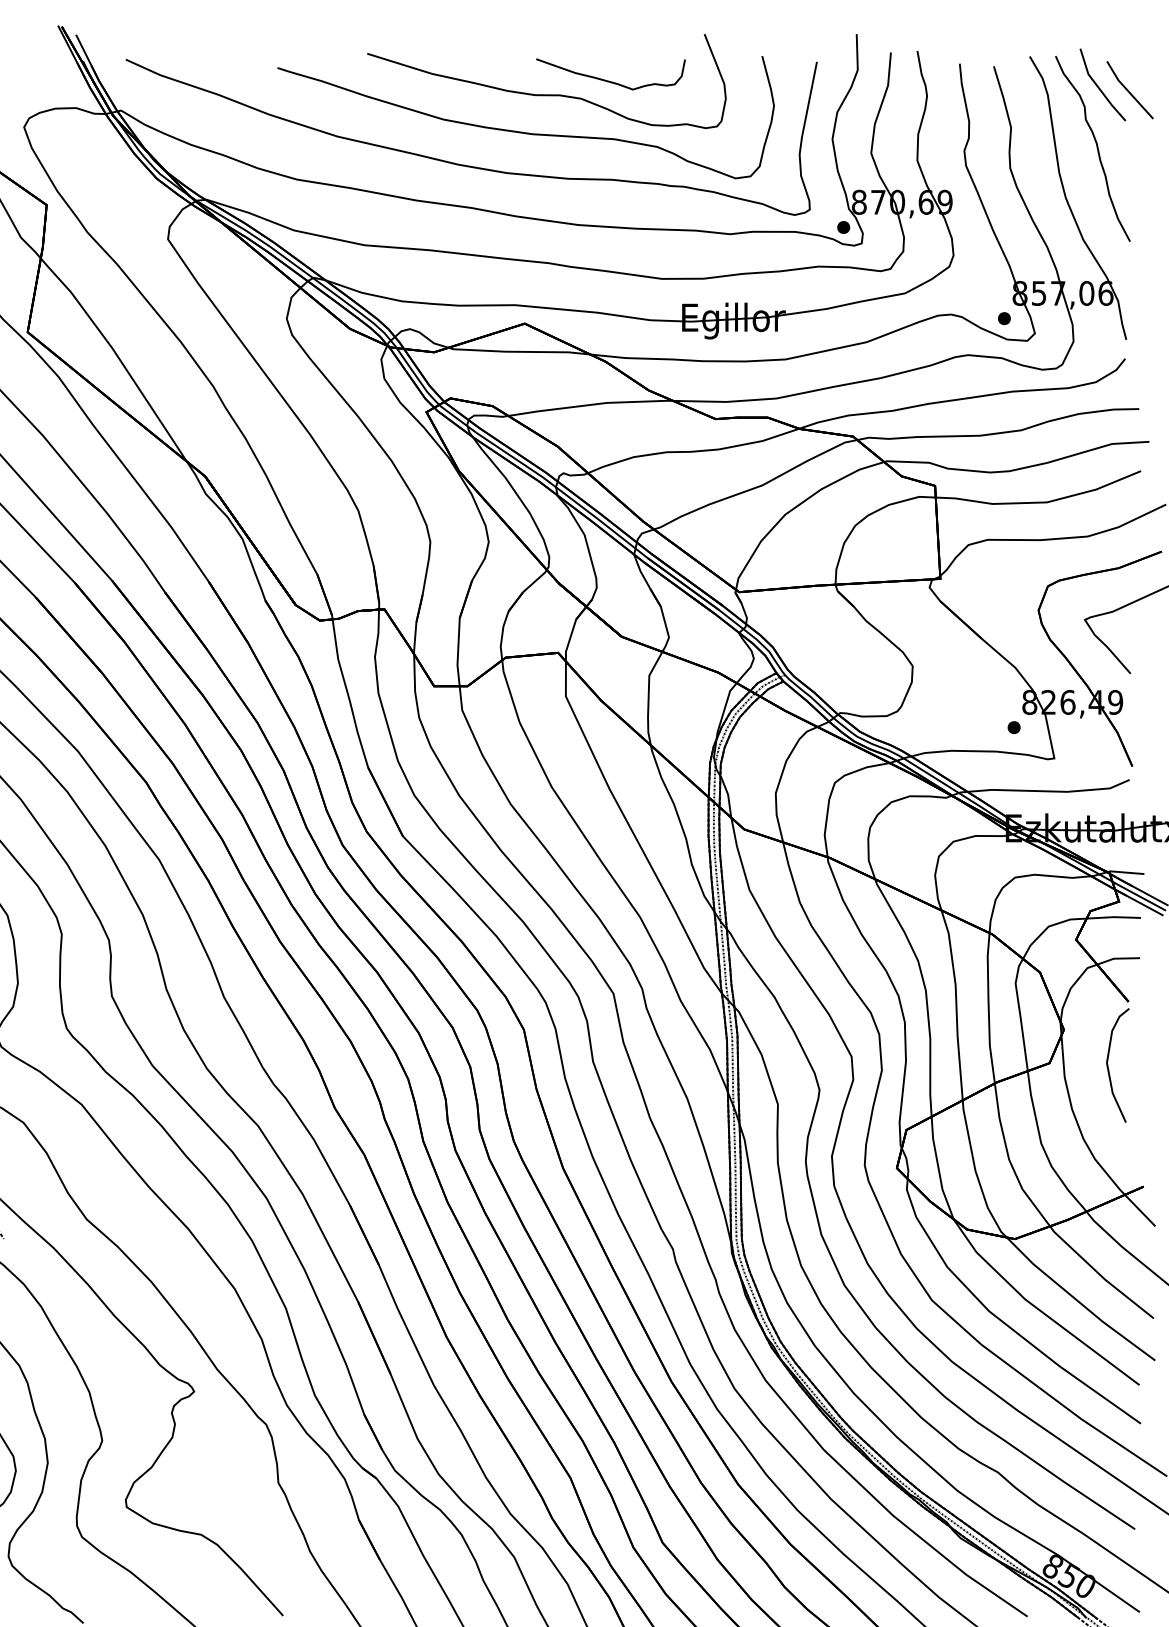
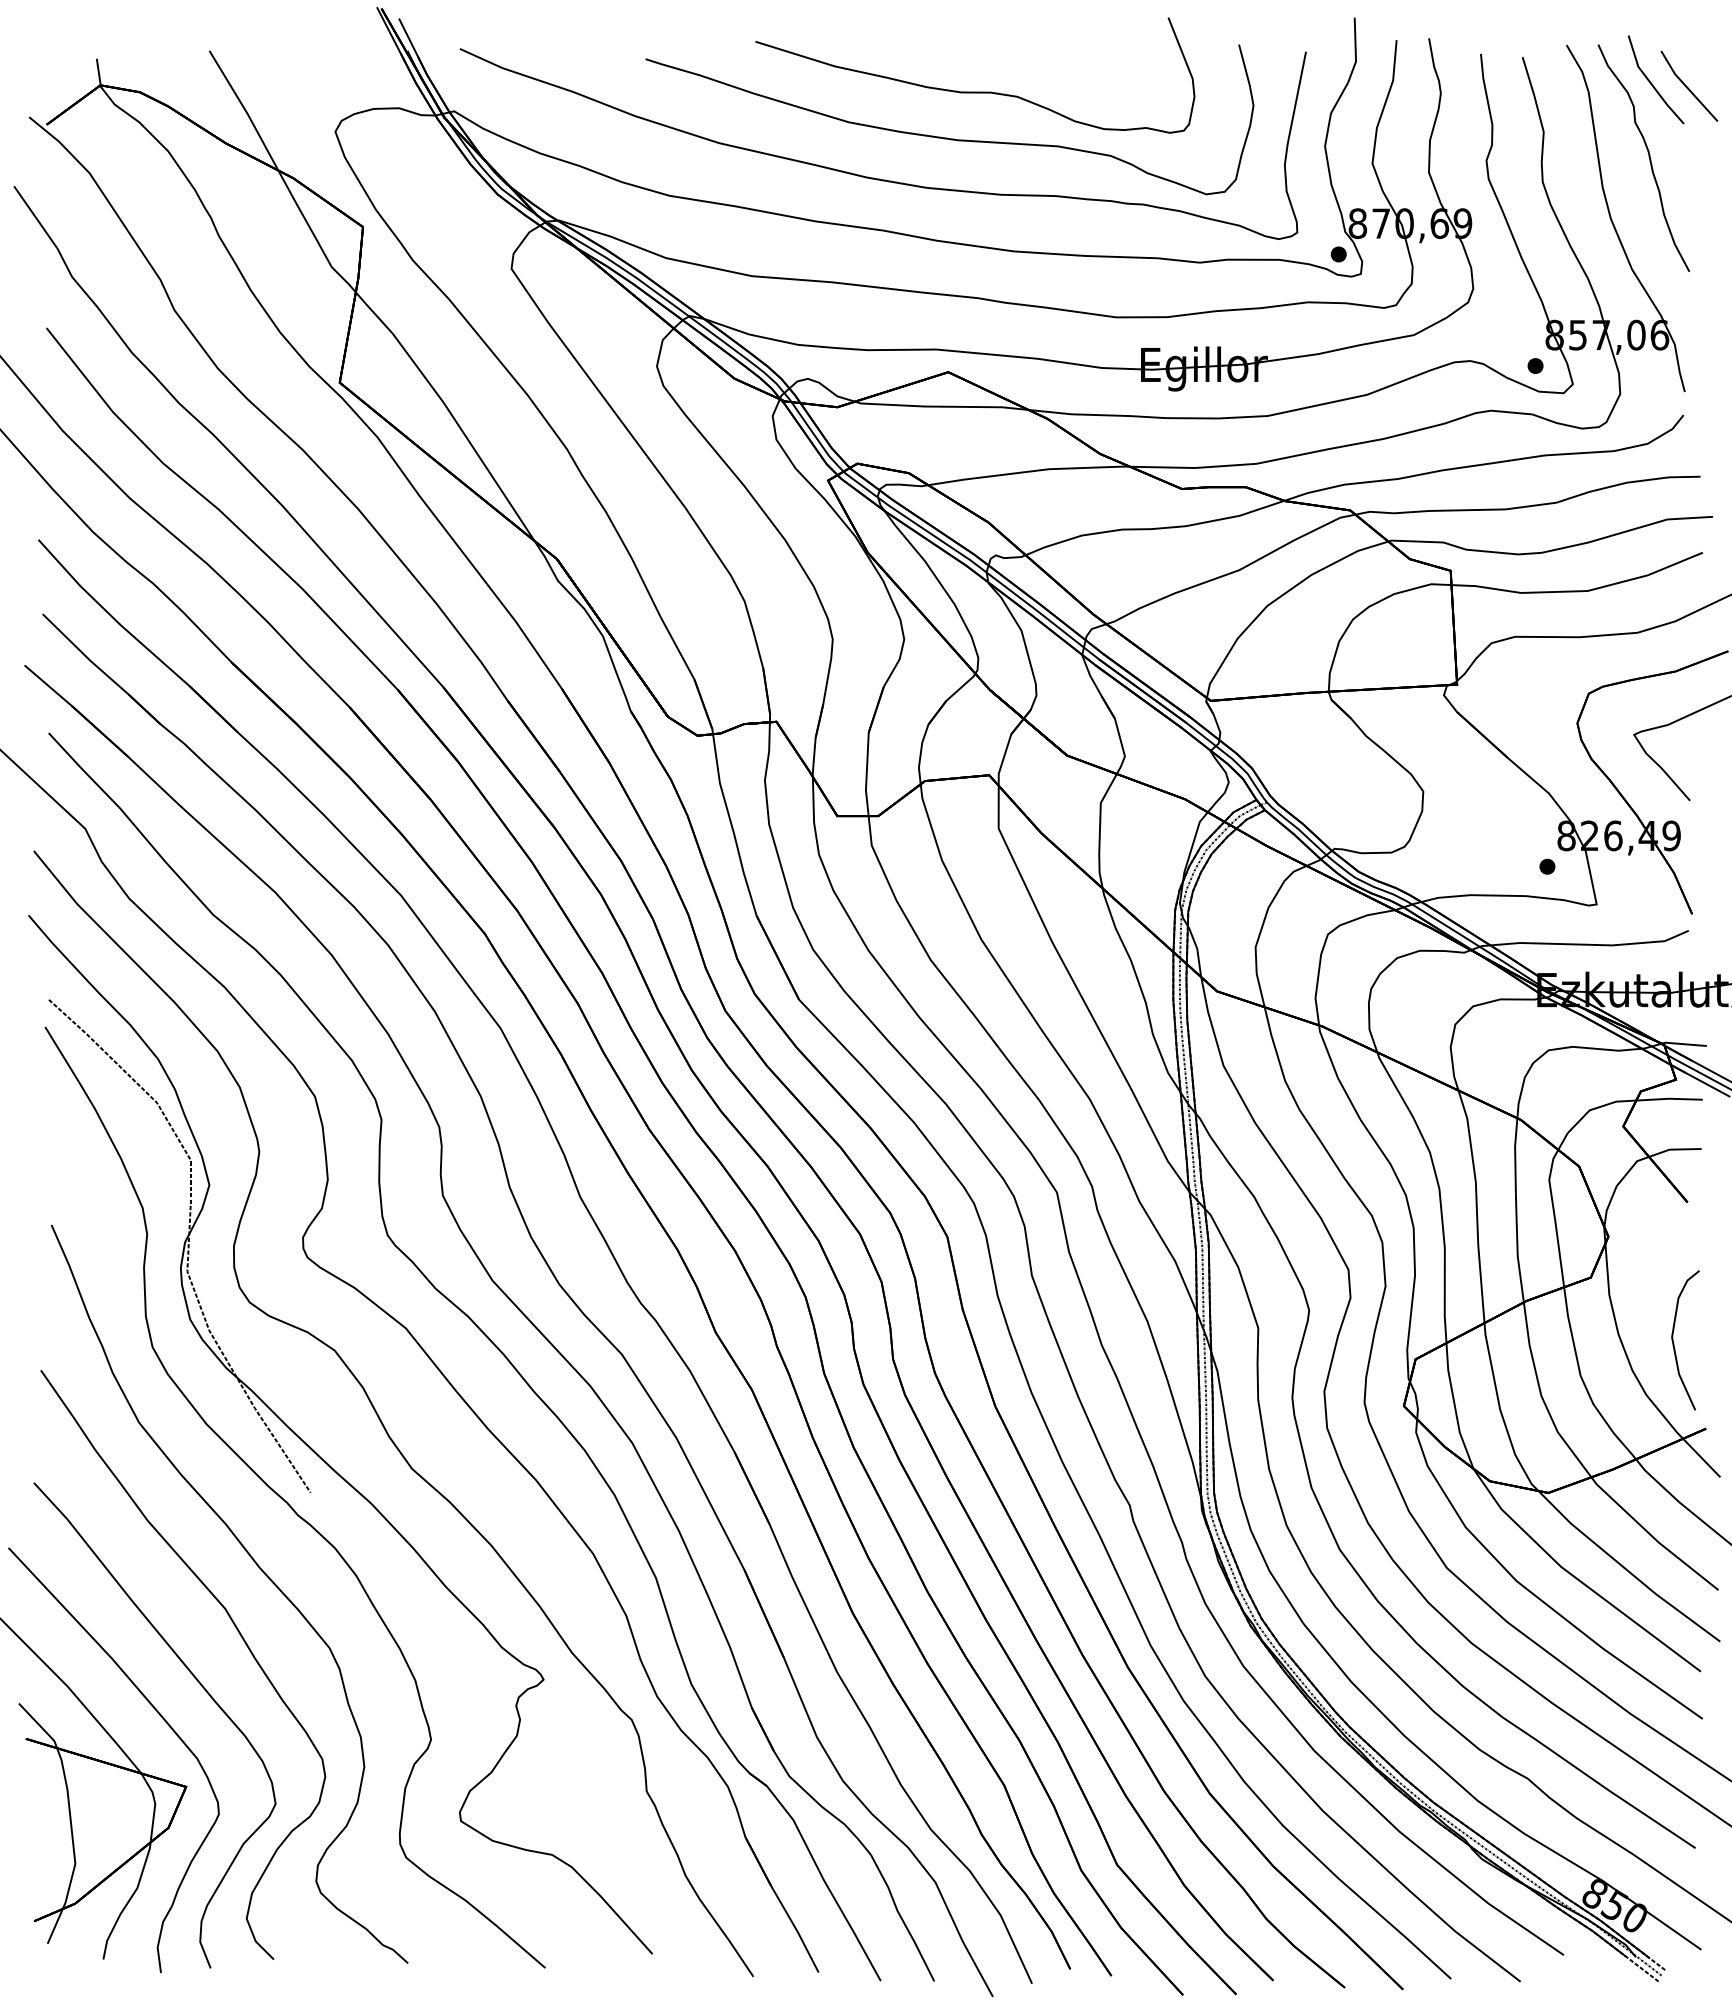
curve: (608, 80) -> (1050, 74), removed
curve: (1108, 1068) -> (1674, 1343), moved

